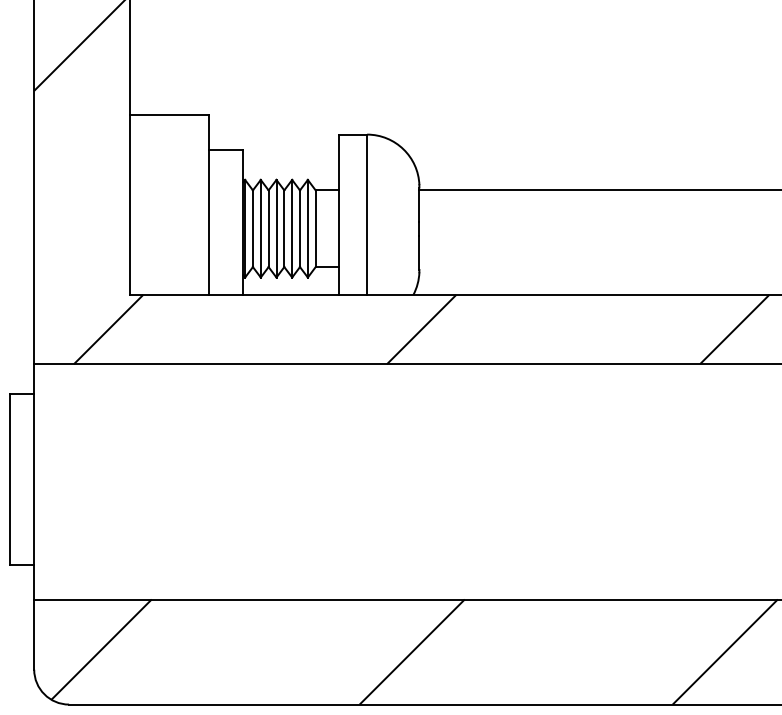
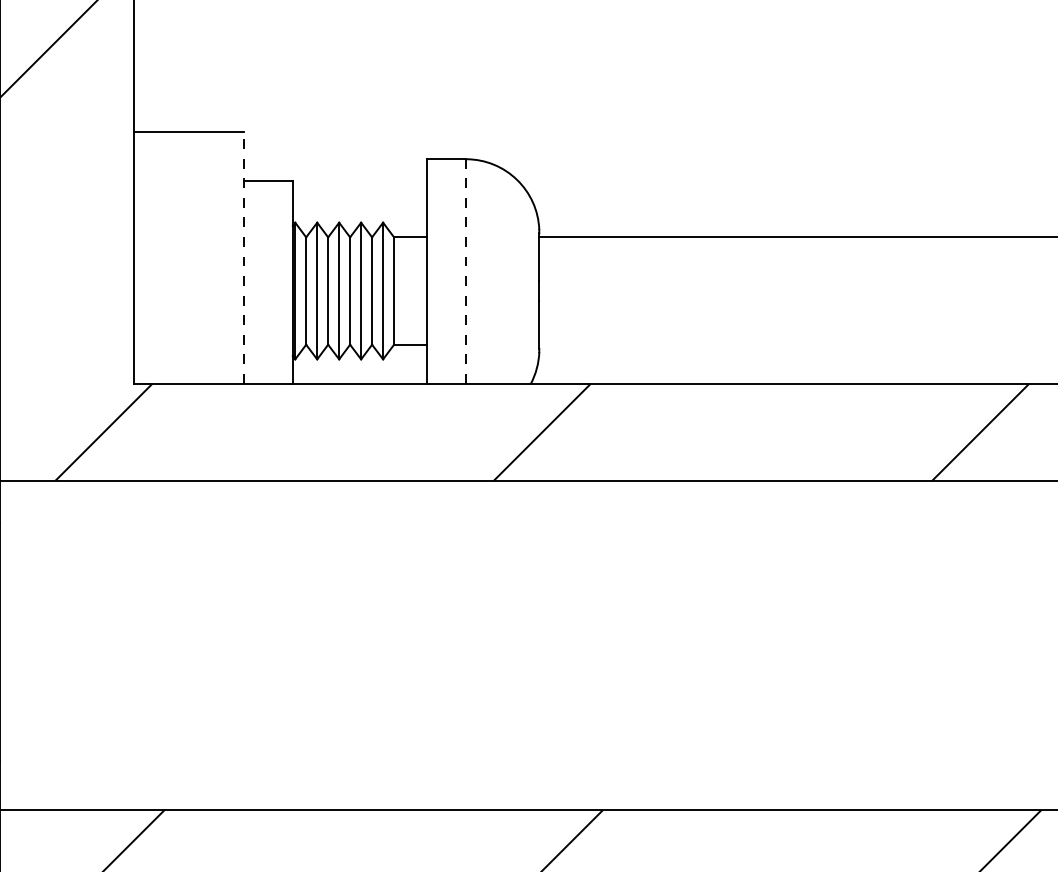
line: (208, 205) -> (243, 258), solid -> dashed
line: (367, 214) -> (466, 271), solid -> dashed

